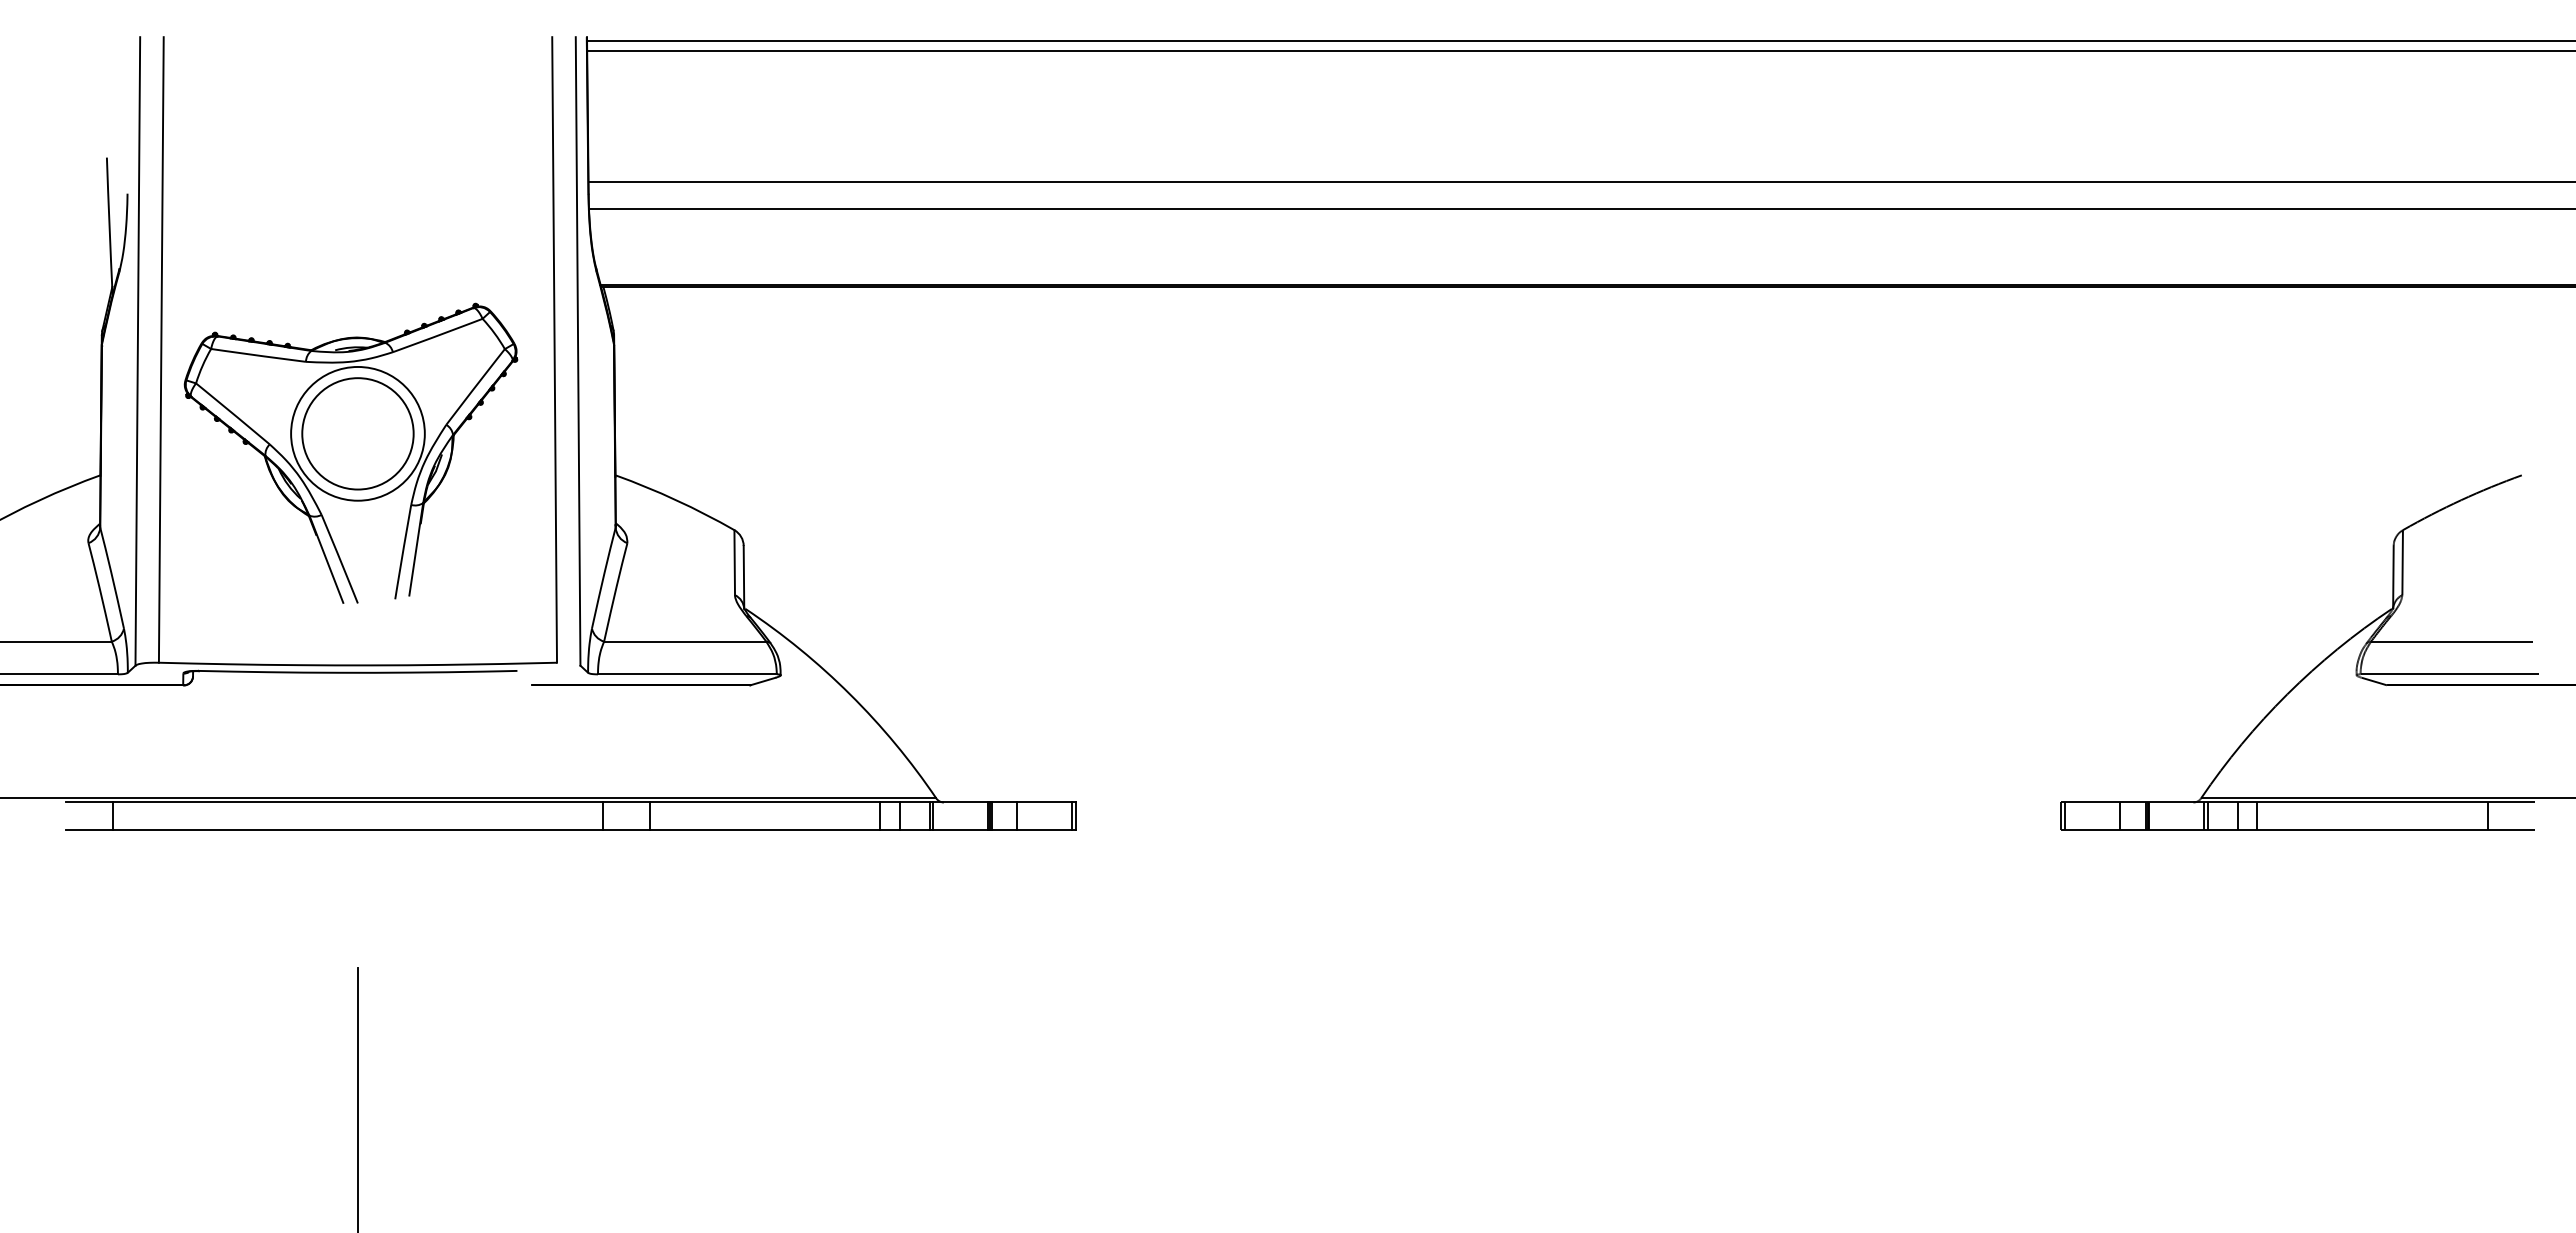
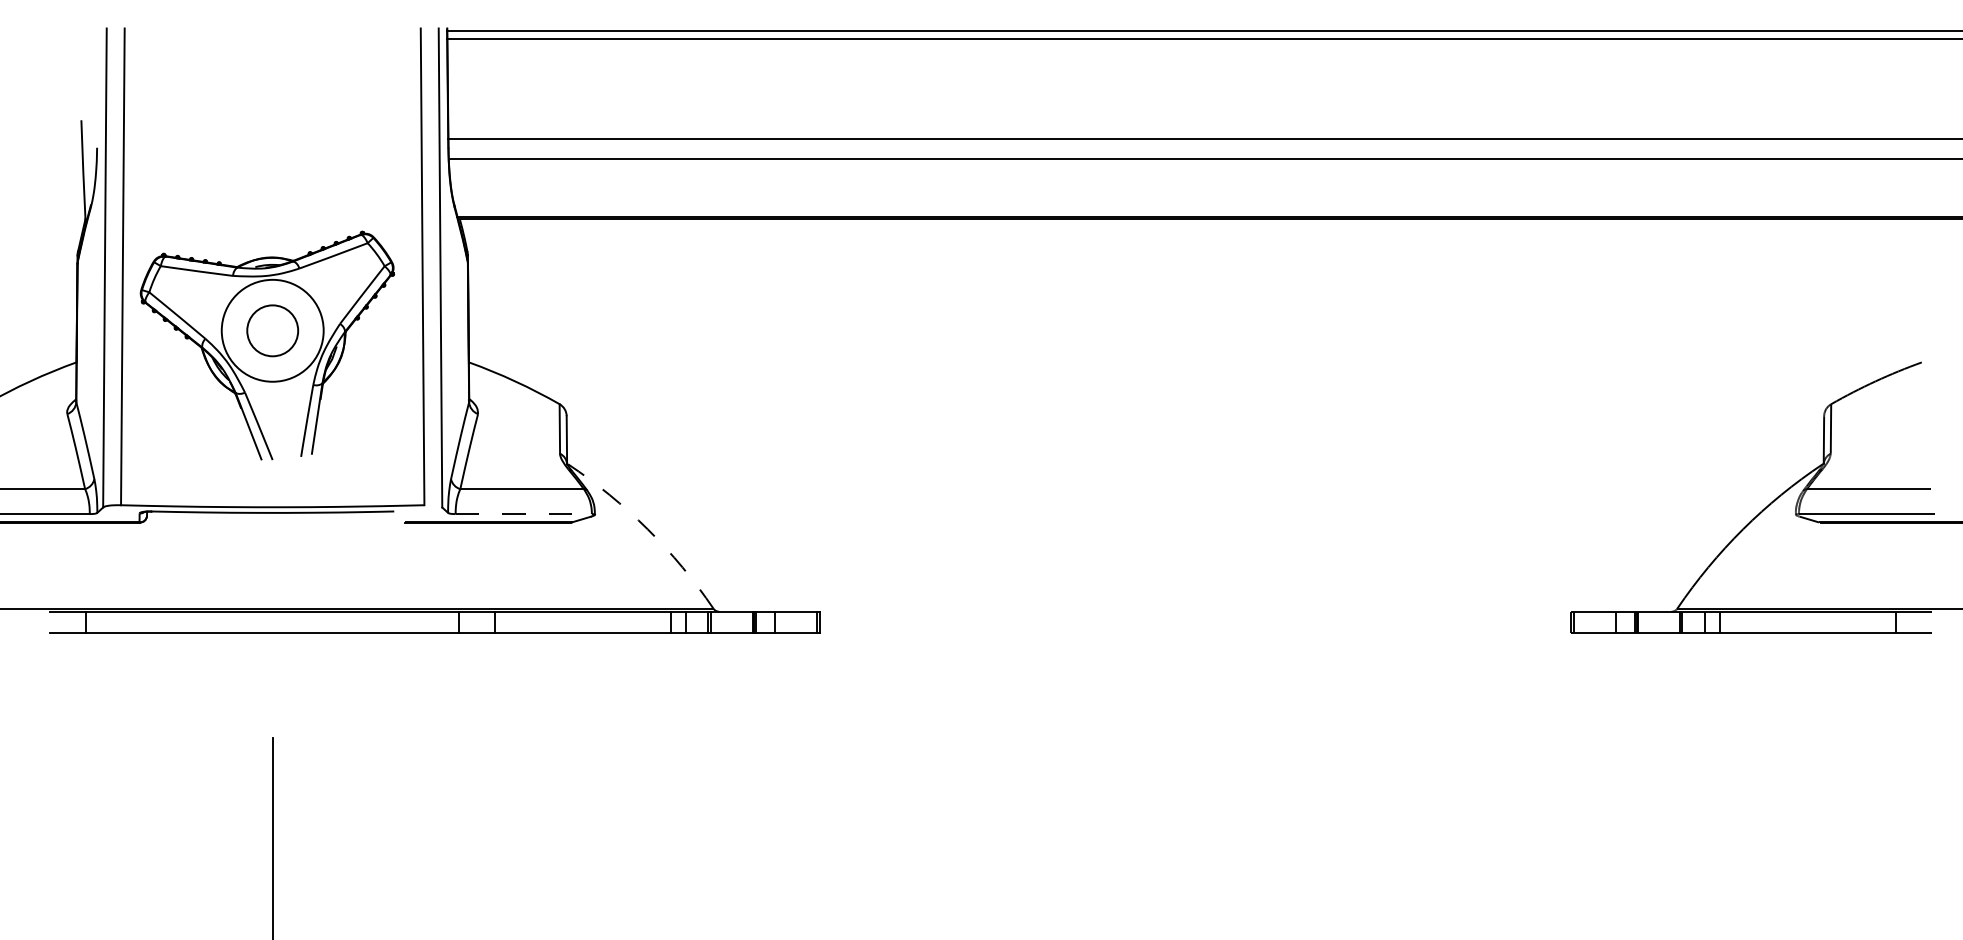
circle: (357, 433) -> (272, 330), size x0.6
line: (687, 674) -> (523, 514), solid -> dashed
arc: (850, 694) -> (648, 529), solid -> dashed

